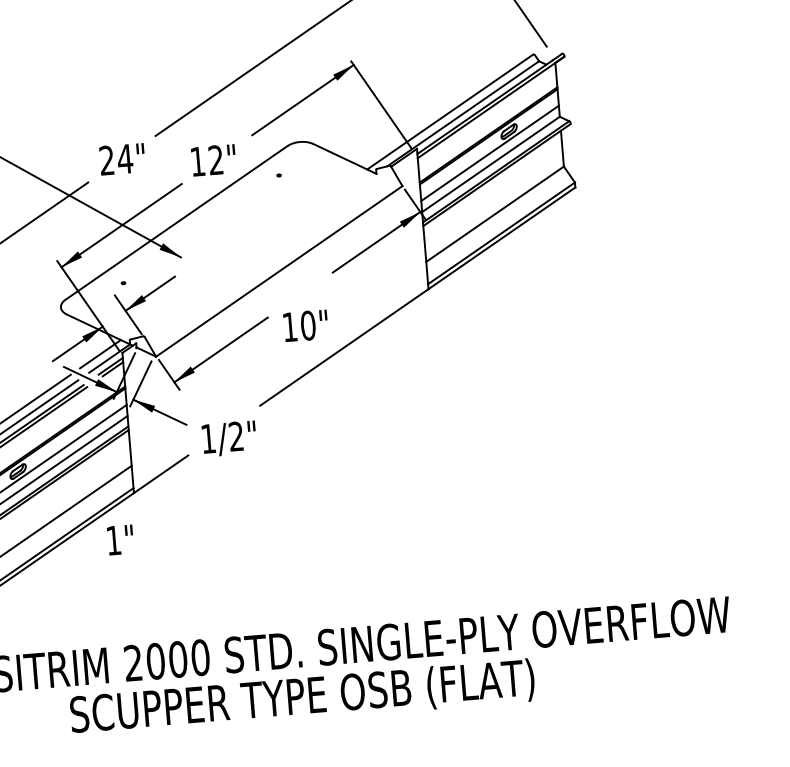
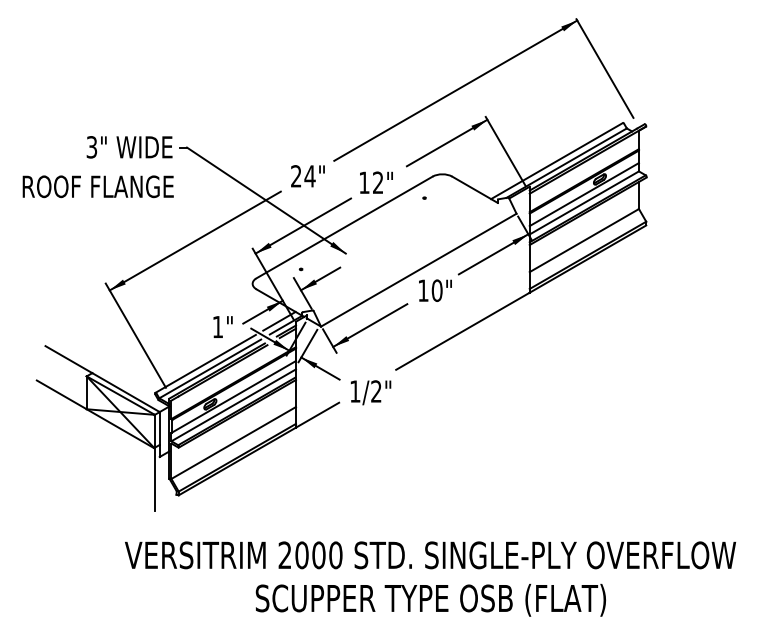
text: (305, 325) -> (435, 290), moved
text: (119, 539) -> (222, 326), moved
text: (301, 697) -> (430, 599), moved

